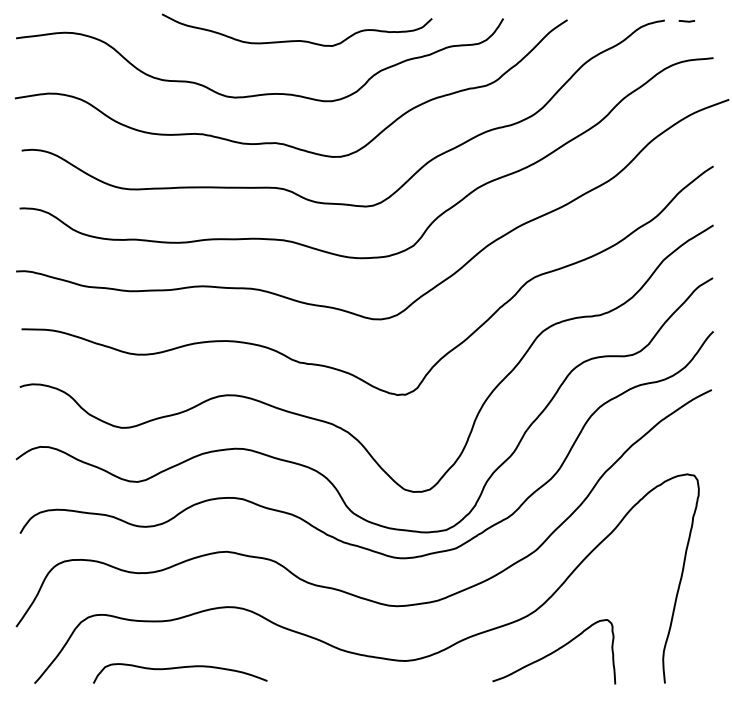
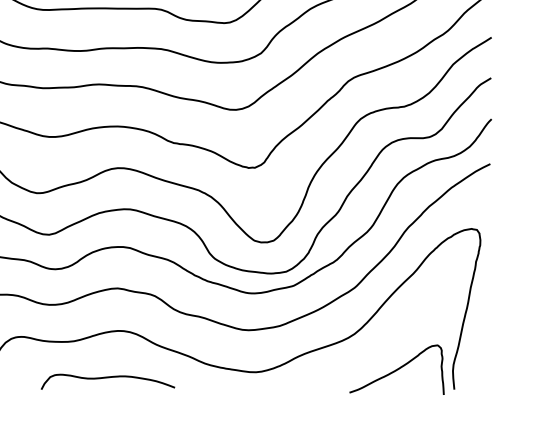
curve: (554, 651) -> (397, 369), moved
curve: (180, 668) -> (108, 378), moved

